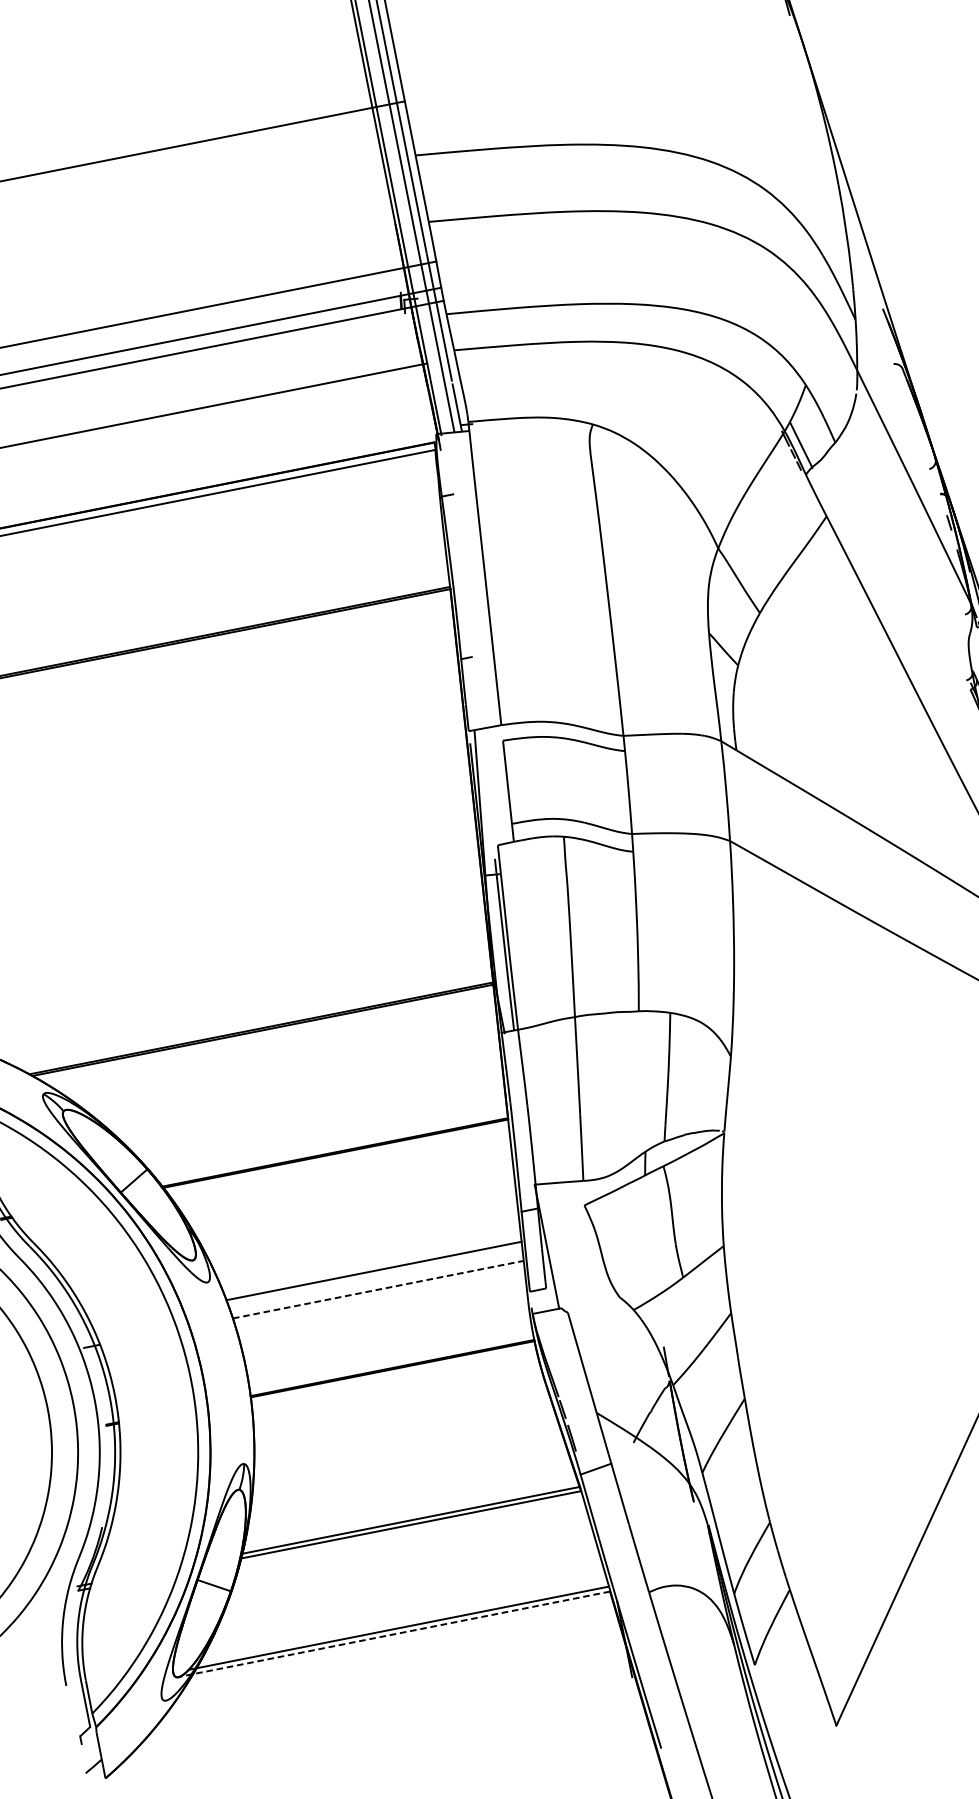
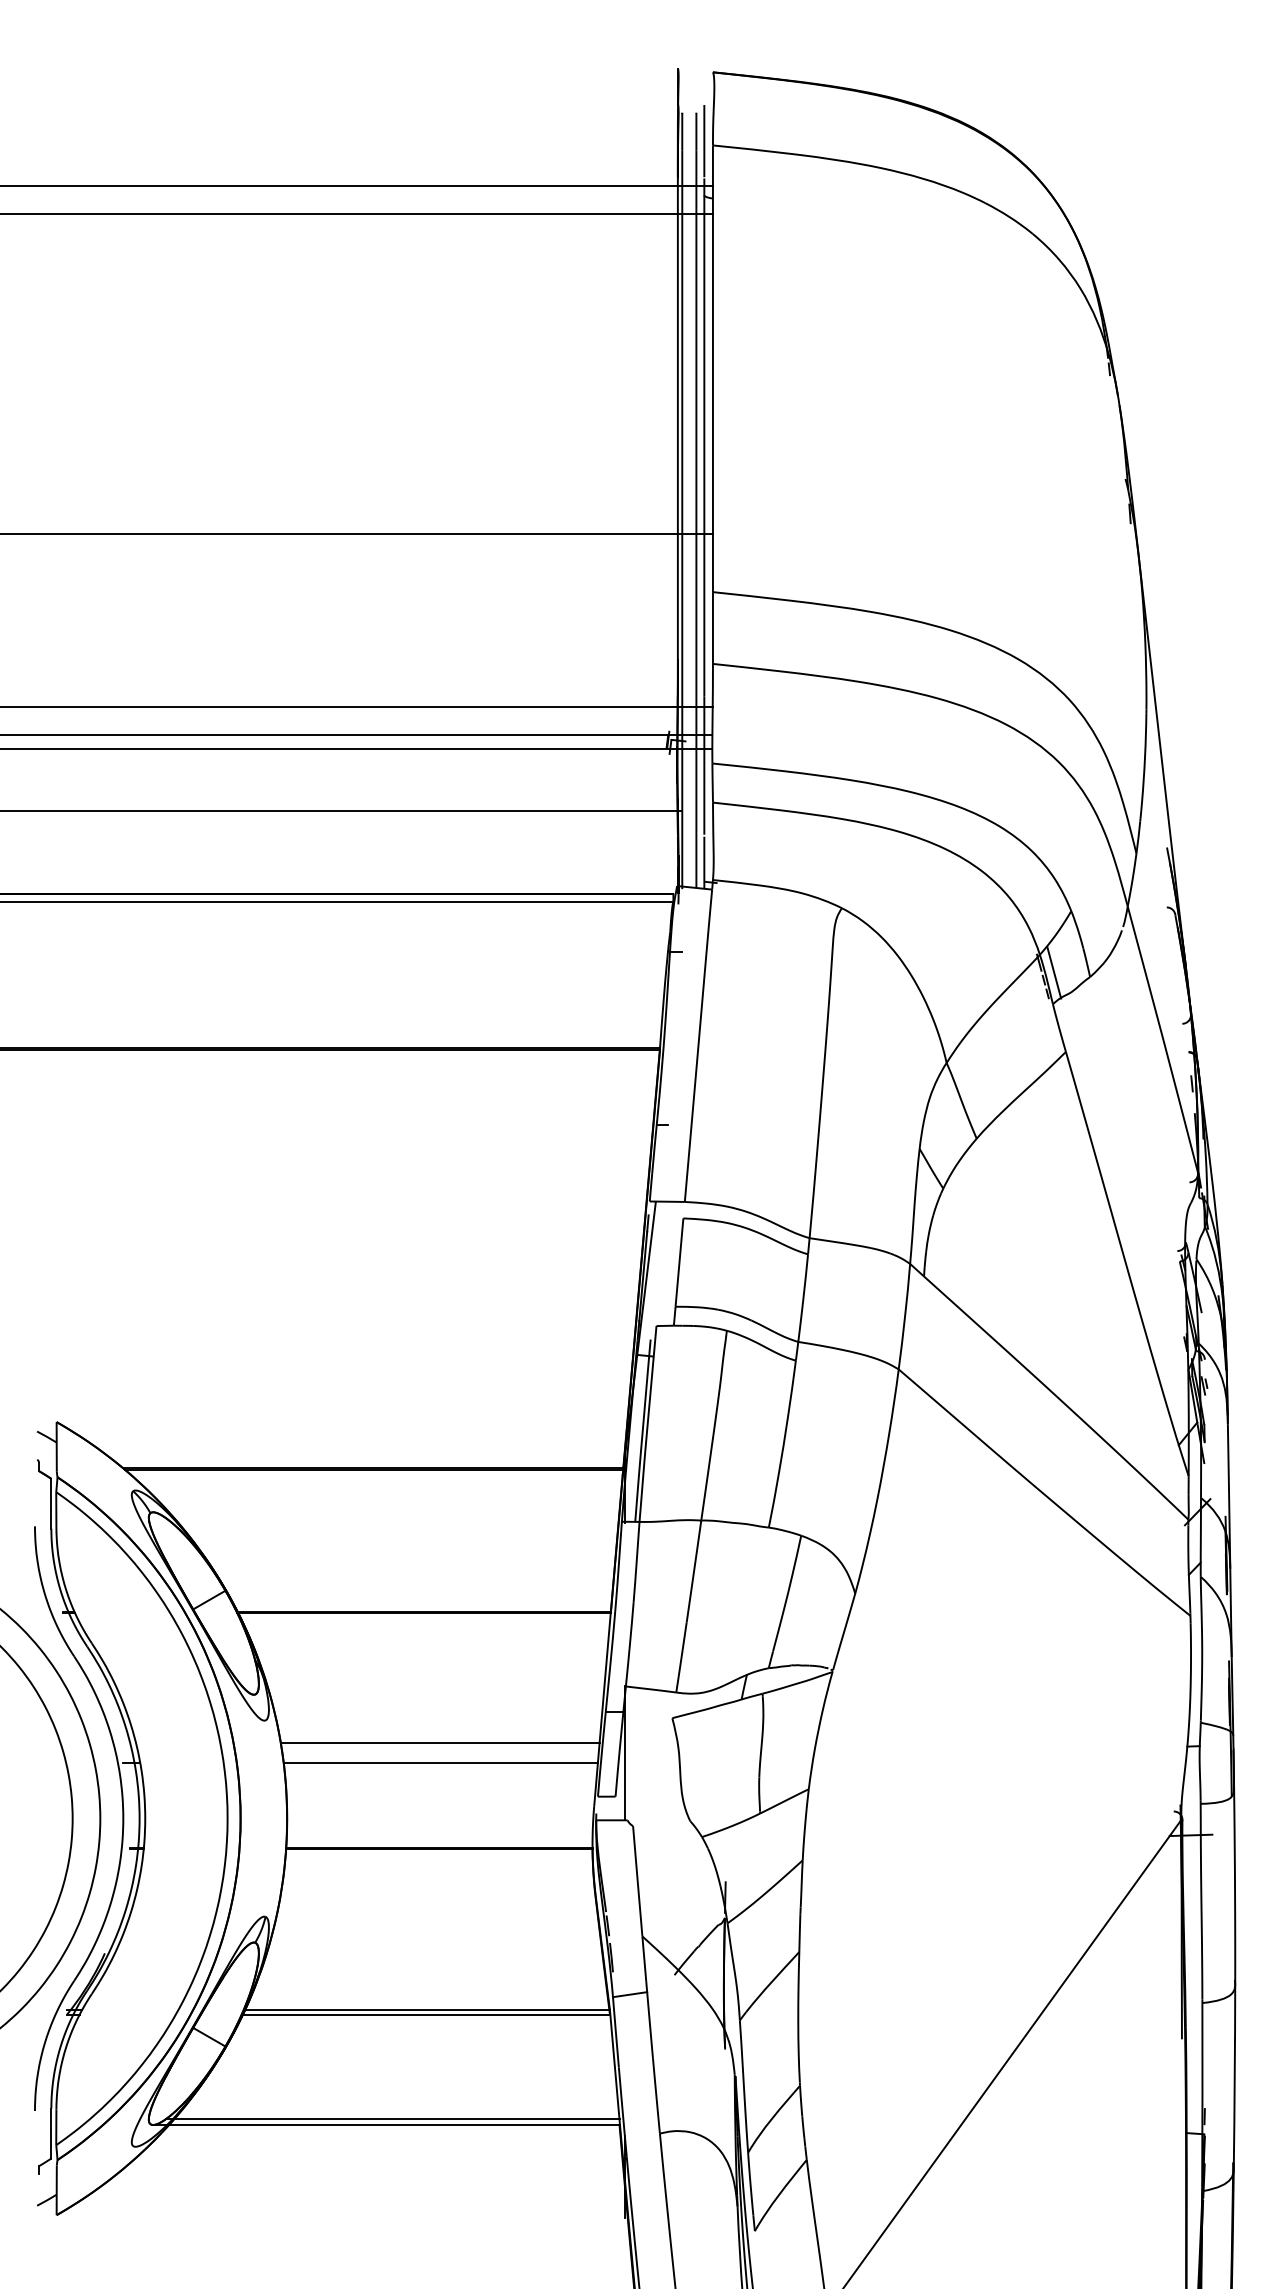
line: (379, 1289) -> (441, 1763), dashed -> solid
line: (394, 1634) -> (386, 2124), dashed -> solid

